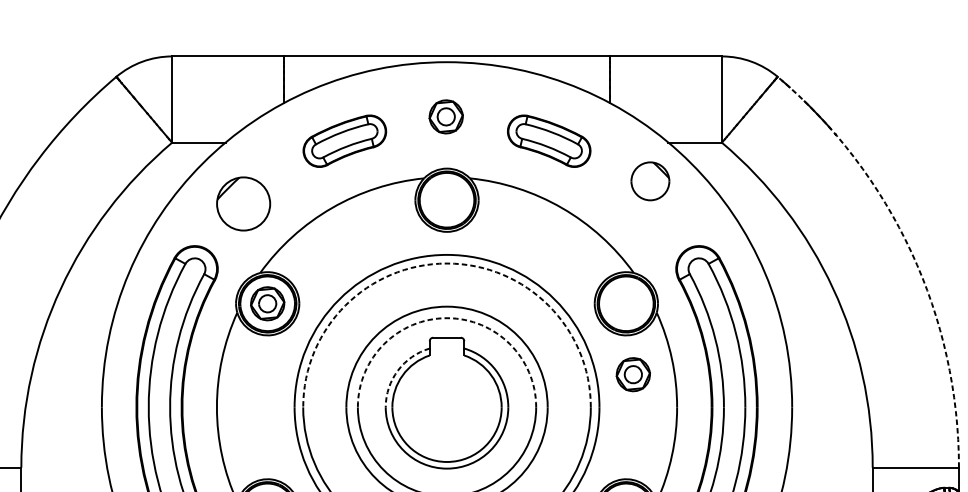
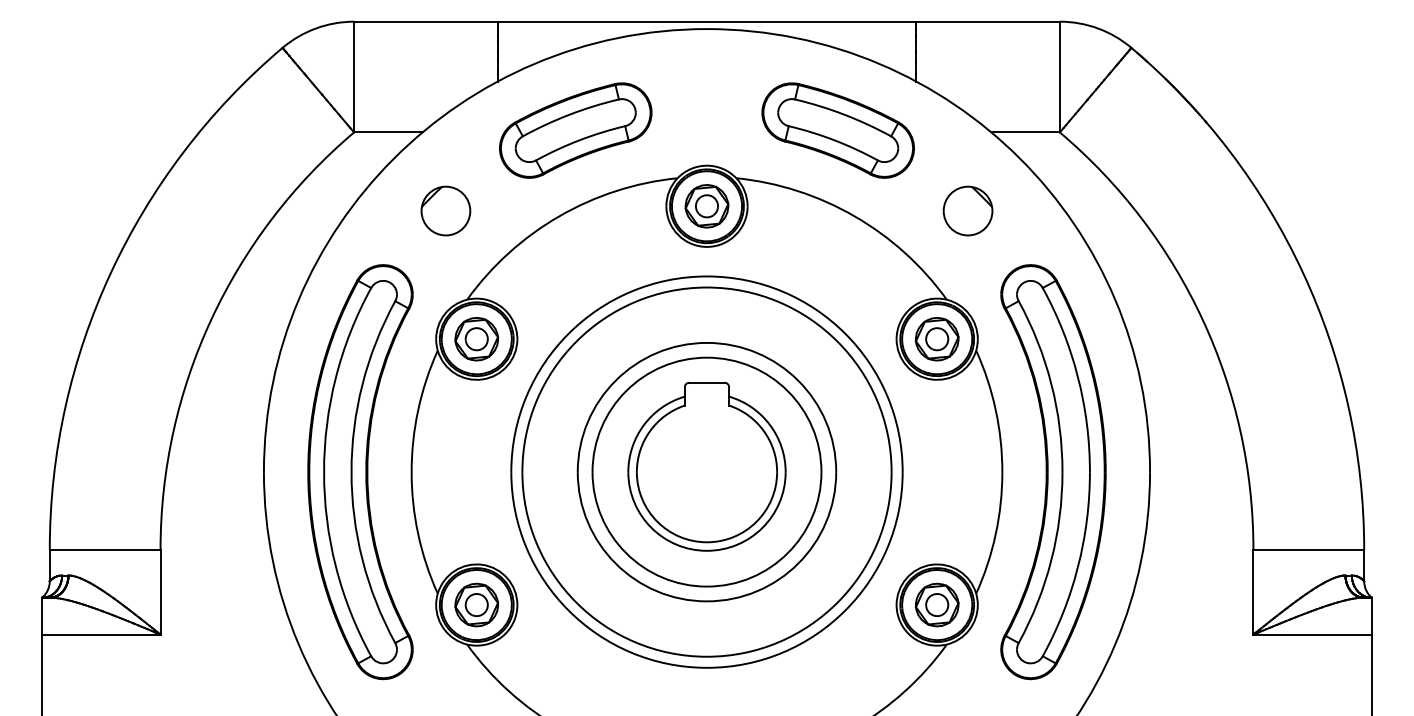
part: (445, 117) -> (706, 206), moved
part: (344, 141) -> (575, 130), size x1.43
part: (548, 141) -> (837, 130), size x1.43
part: (649, 180) -> (967, 210), moved
part: (243, 203) -> (445, 210), size x0.71
arc: (911, 252) -> (1303, 273), dashed -> solid
arc: (447, 263) -> (707, 287), dashed -> solid
arc: (447, 318) -> (707, 357), dashed -> solid
arc: (398, 370) -> (644, 424), dashed -> solid
part: (632, 374) -> (936, 339), moved

